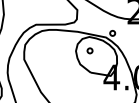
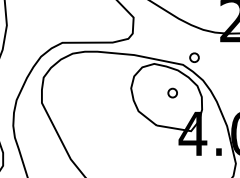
part: (89, 50) -> (171, 92), moved

